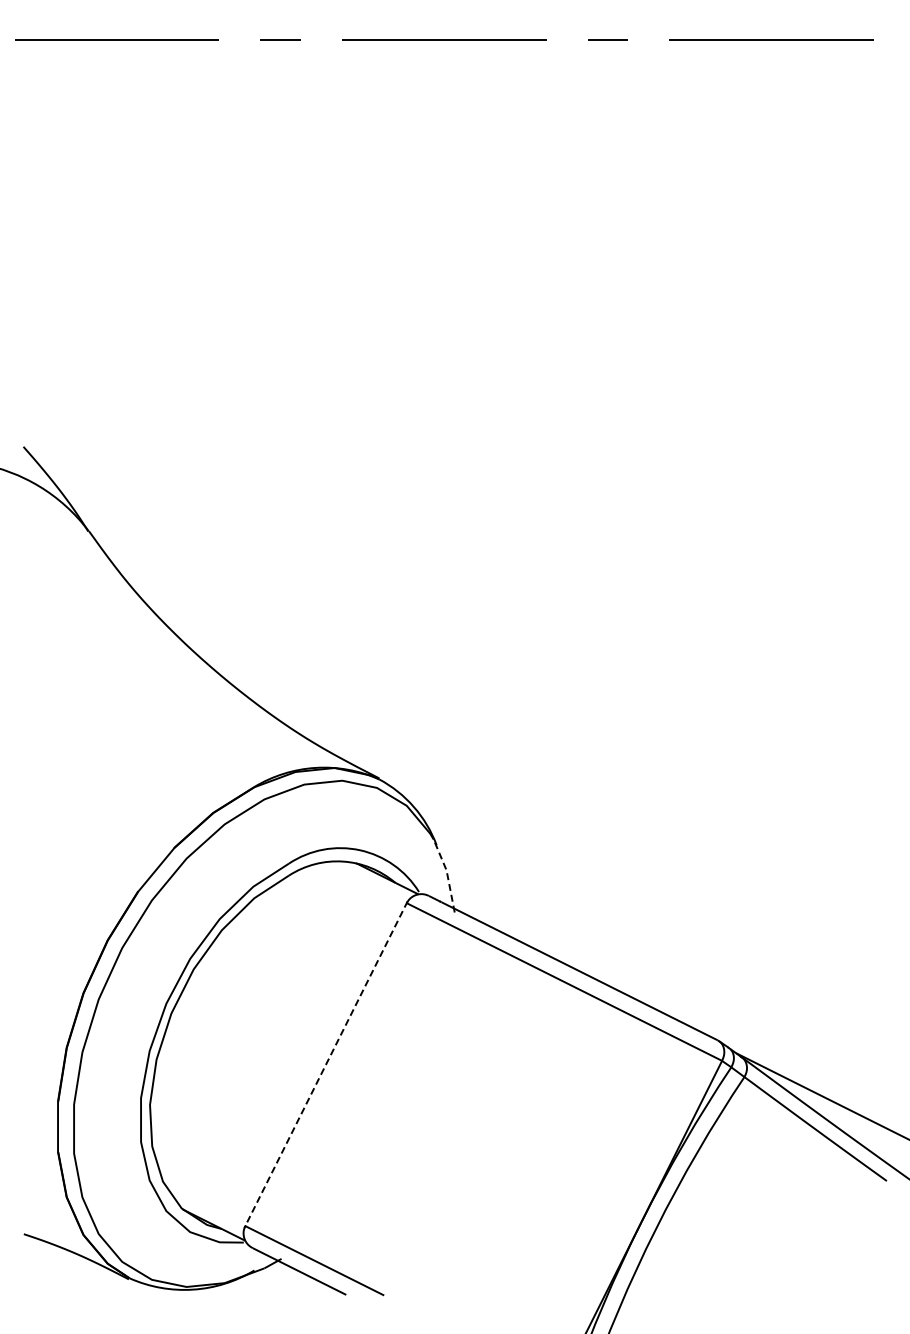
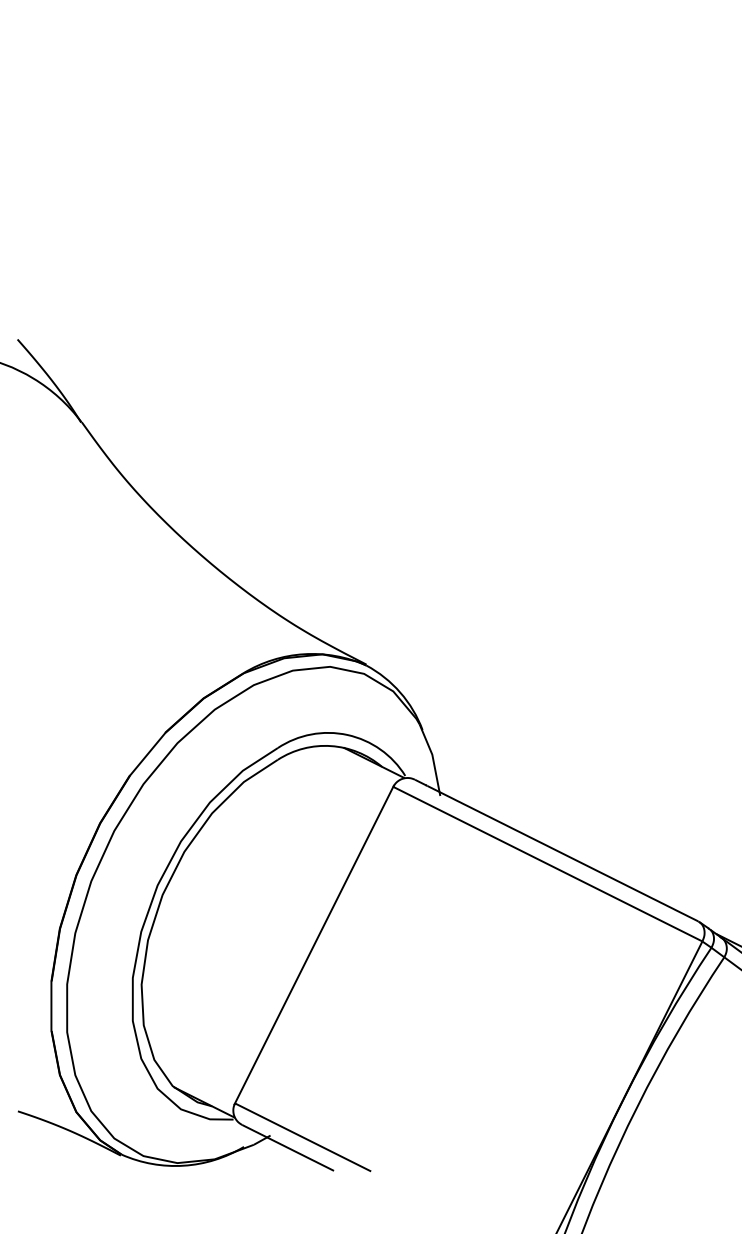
line: (447, 874) -> (433, 758), dashed -> solid
line: (326, 1064) -> (314, 945), dashed -> solid

